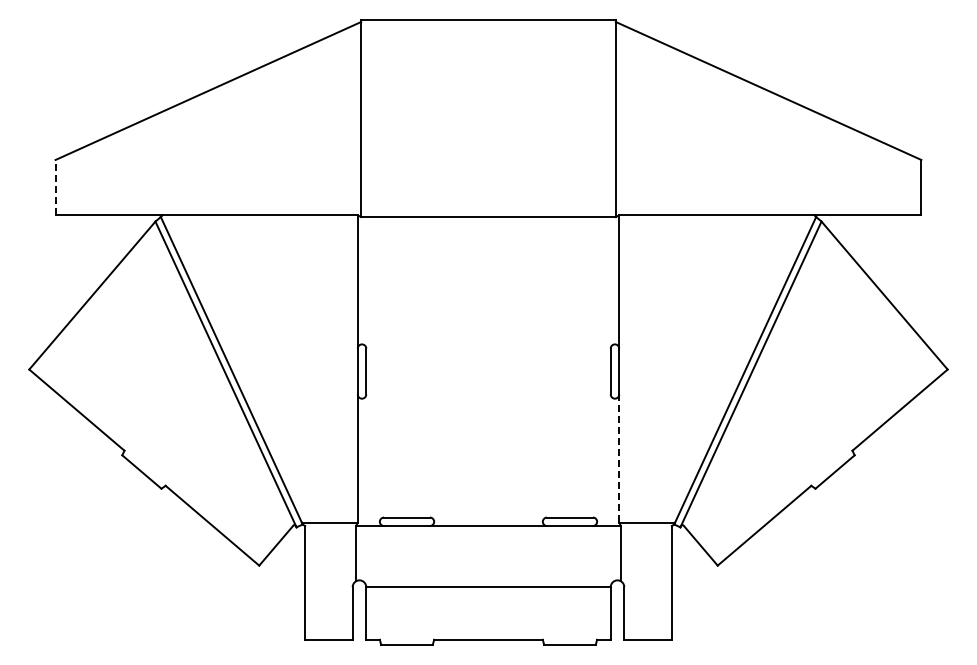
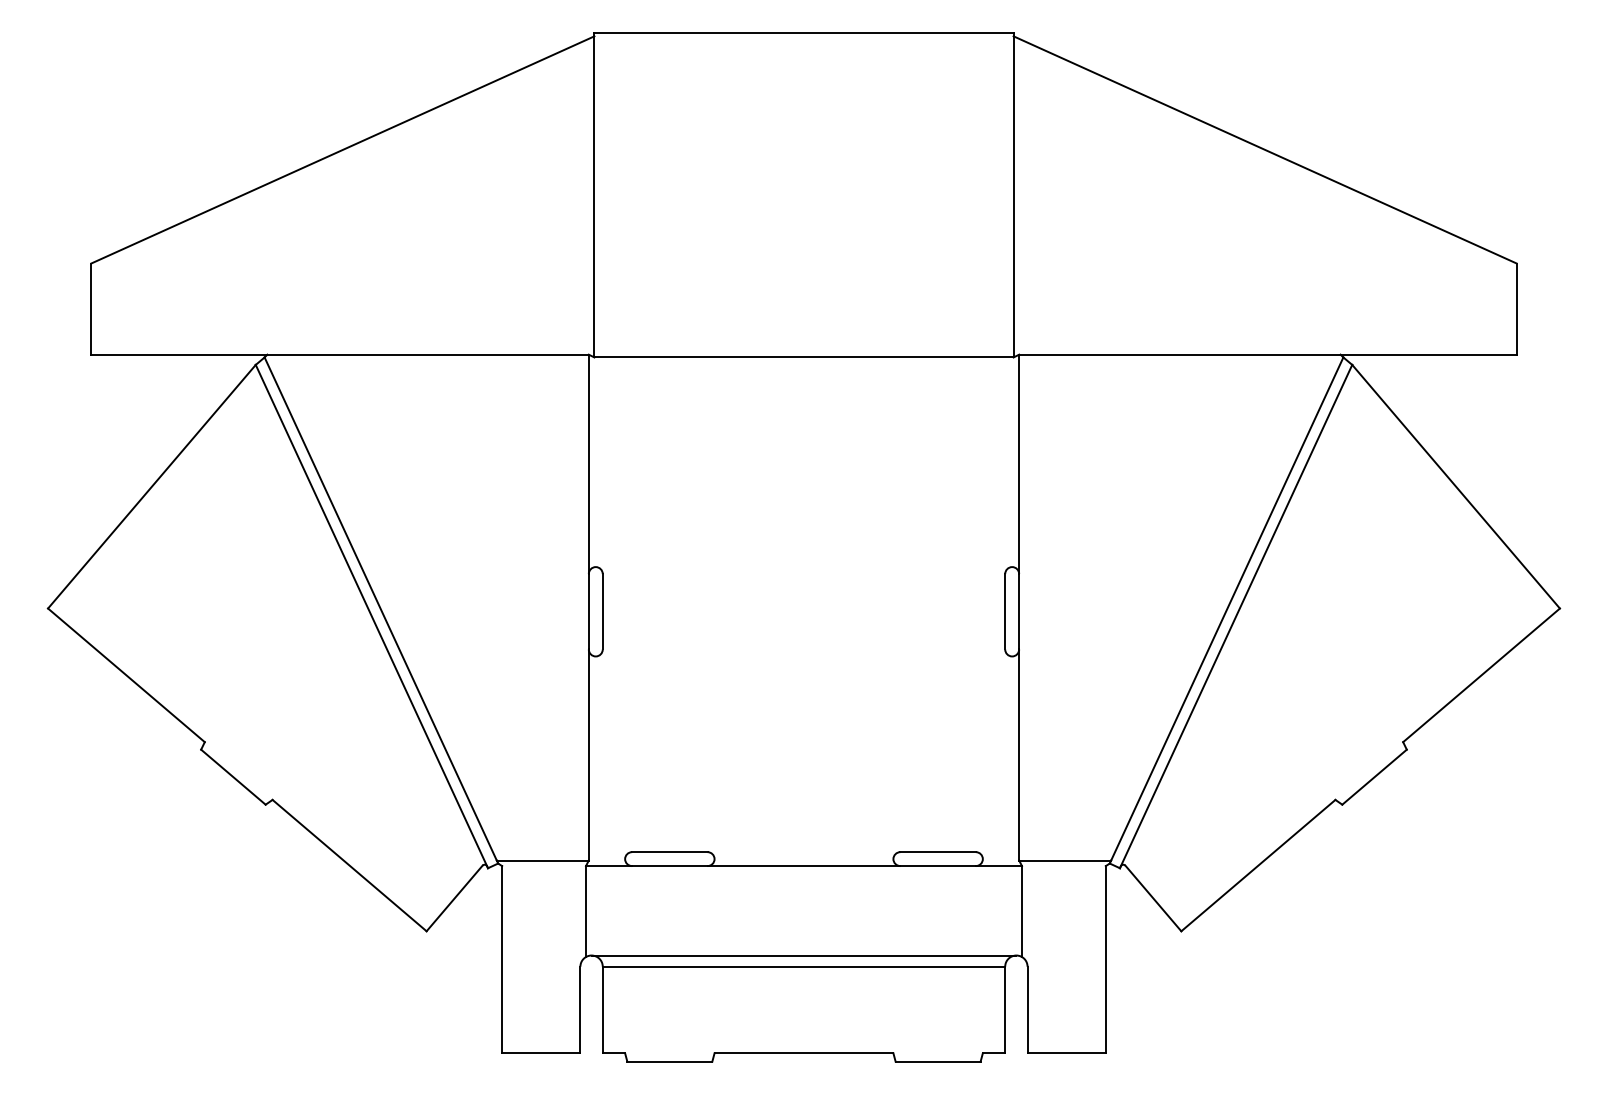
line: (55, 187) -> (91, 308), dashed -> solid
line: (619, 459) -> (1019, 756), dashed -> solid
line: (488, 580) -> (804, 955), added

